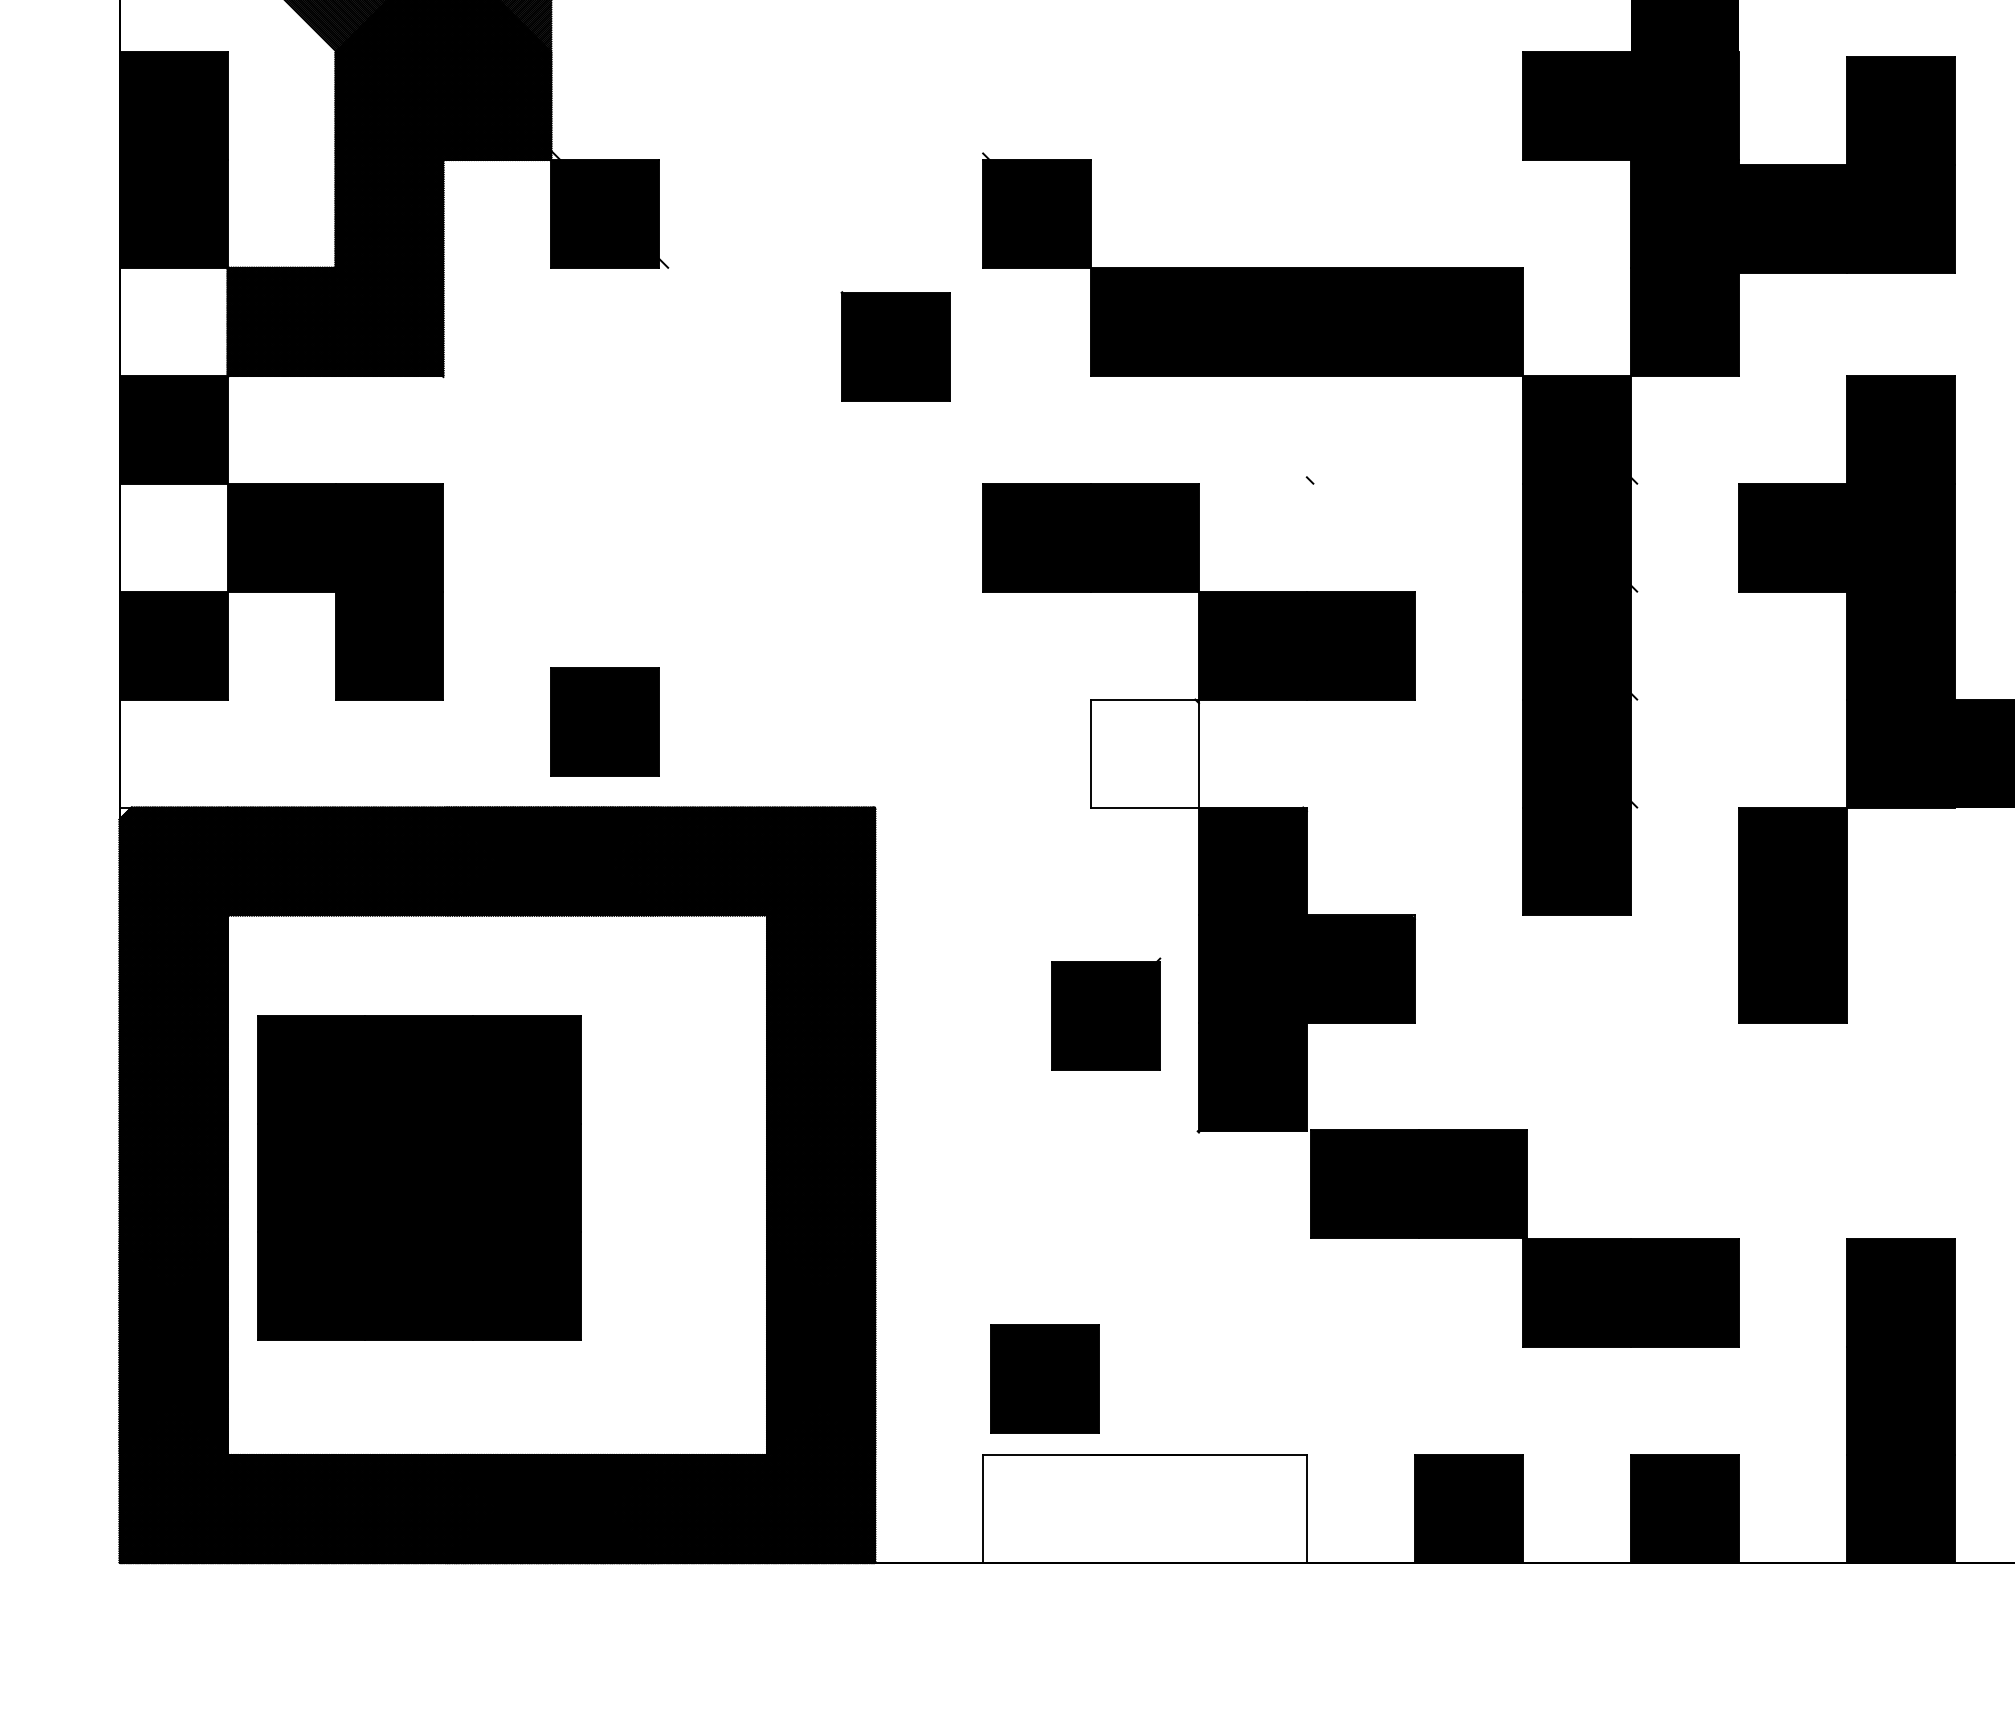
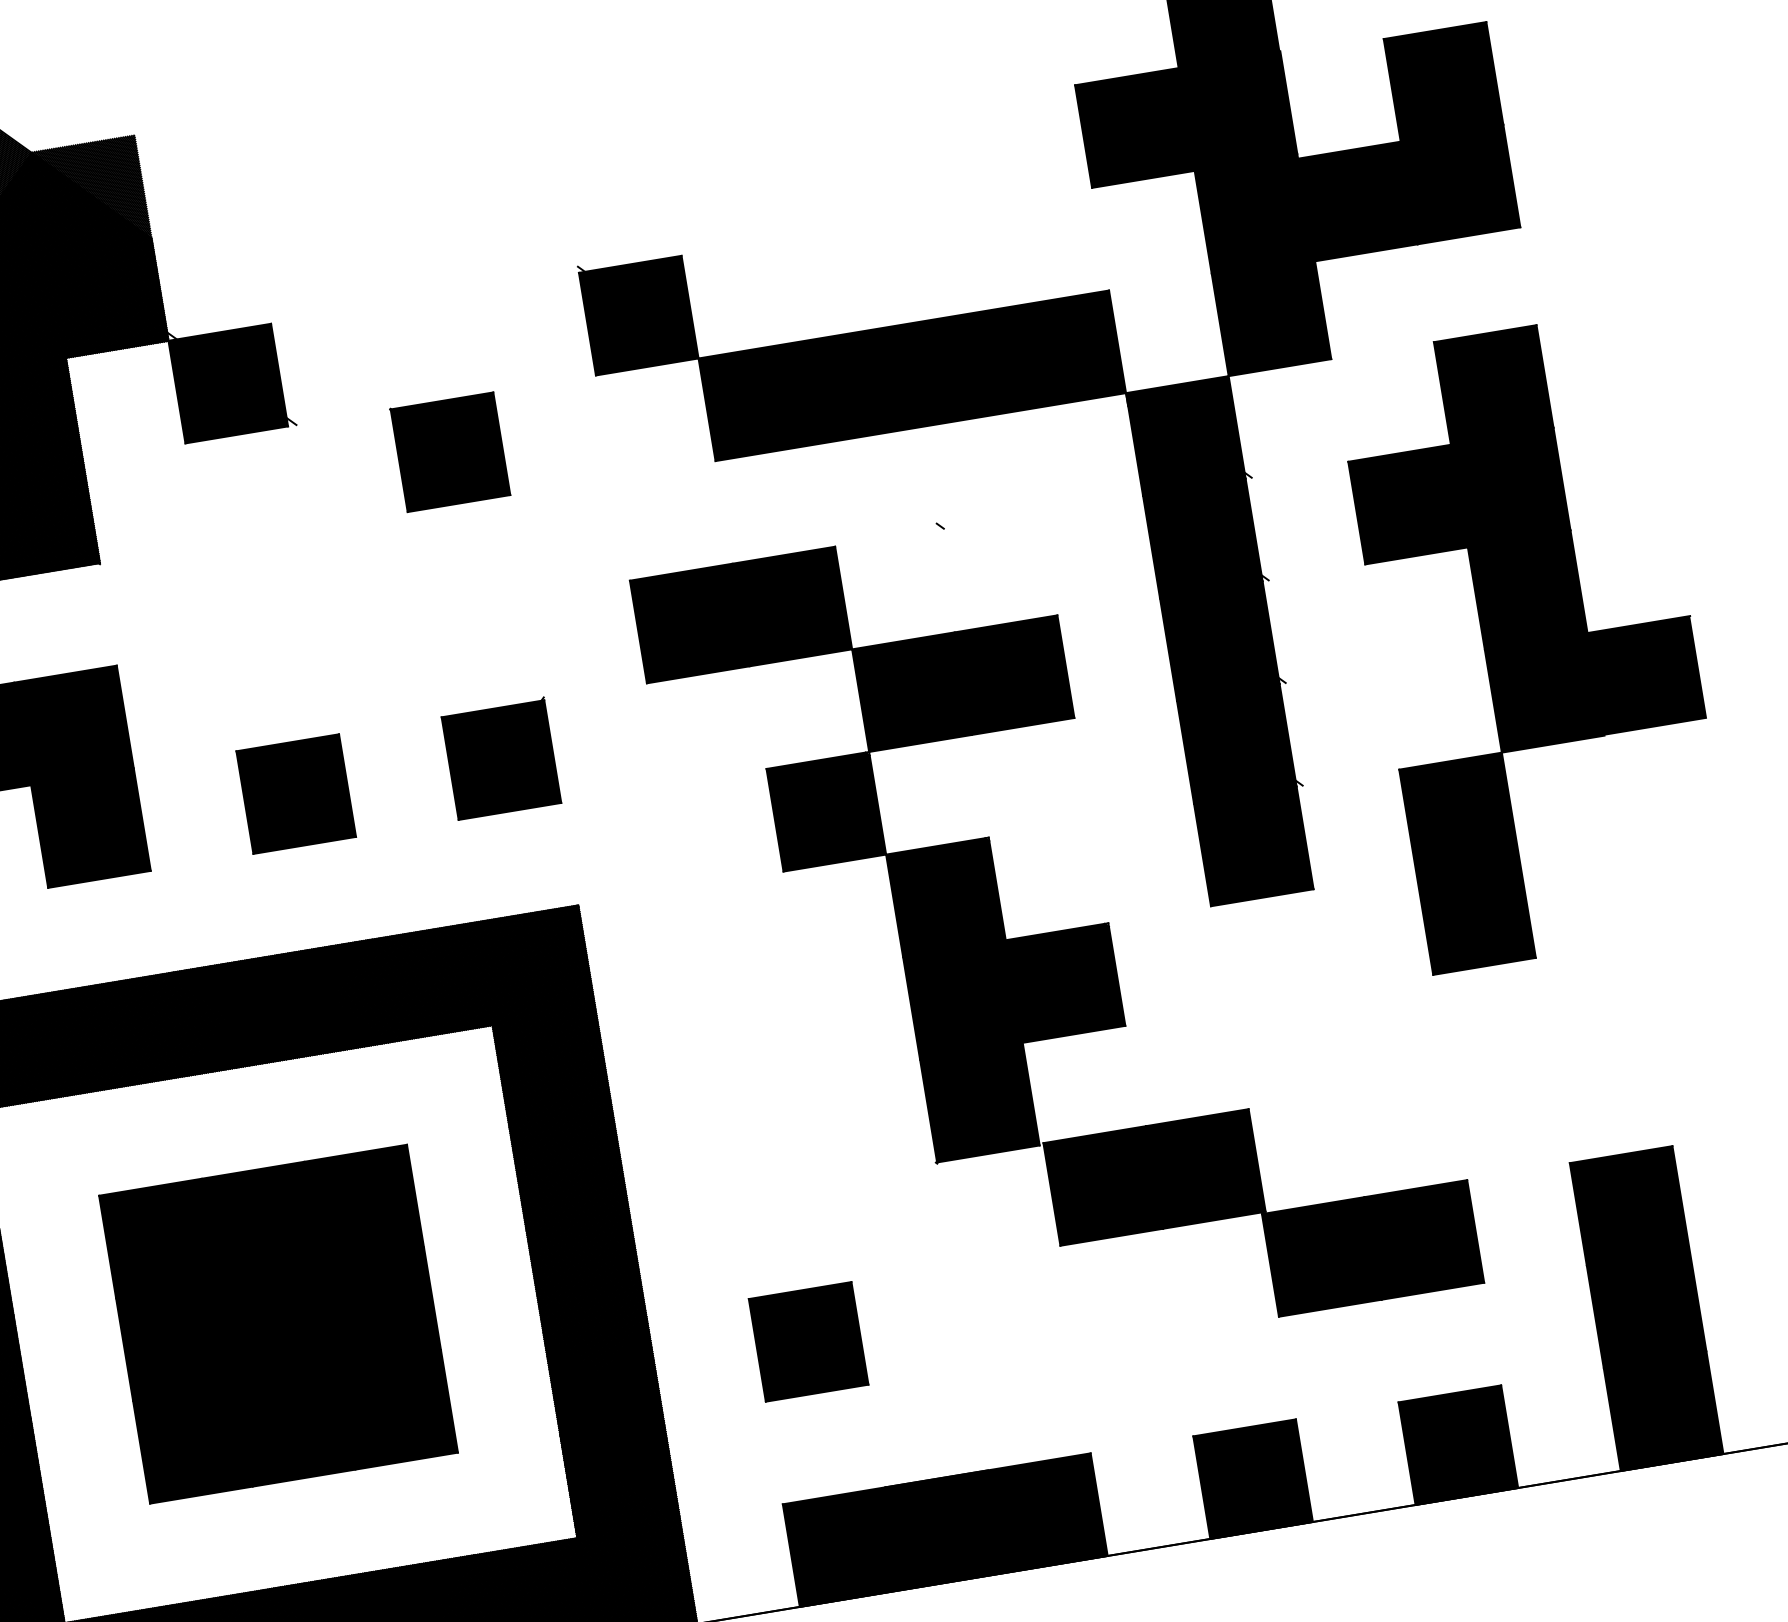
part: (895, 346) -> (449, 452), moved
part: (604, 721) -> (295, 794), moved
fill: (1145, 753) -> (826, 811), added
part: (1106, 1013) -> (501, 758), moved
part: (419, 1177) -> (278, 1323), moved
part: (1044, 1378) -> (807, 1341), moved
fill: (1144, 1509) -> (944, 1530), added

